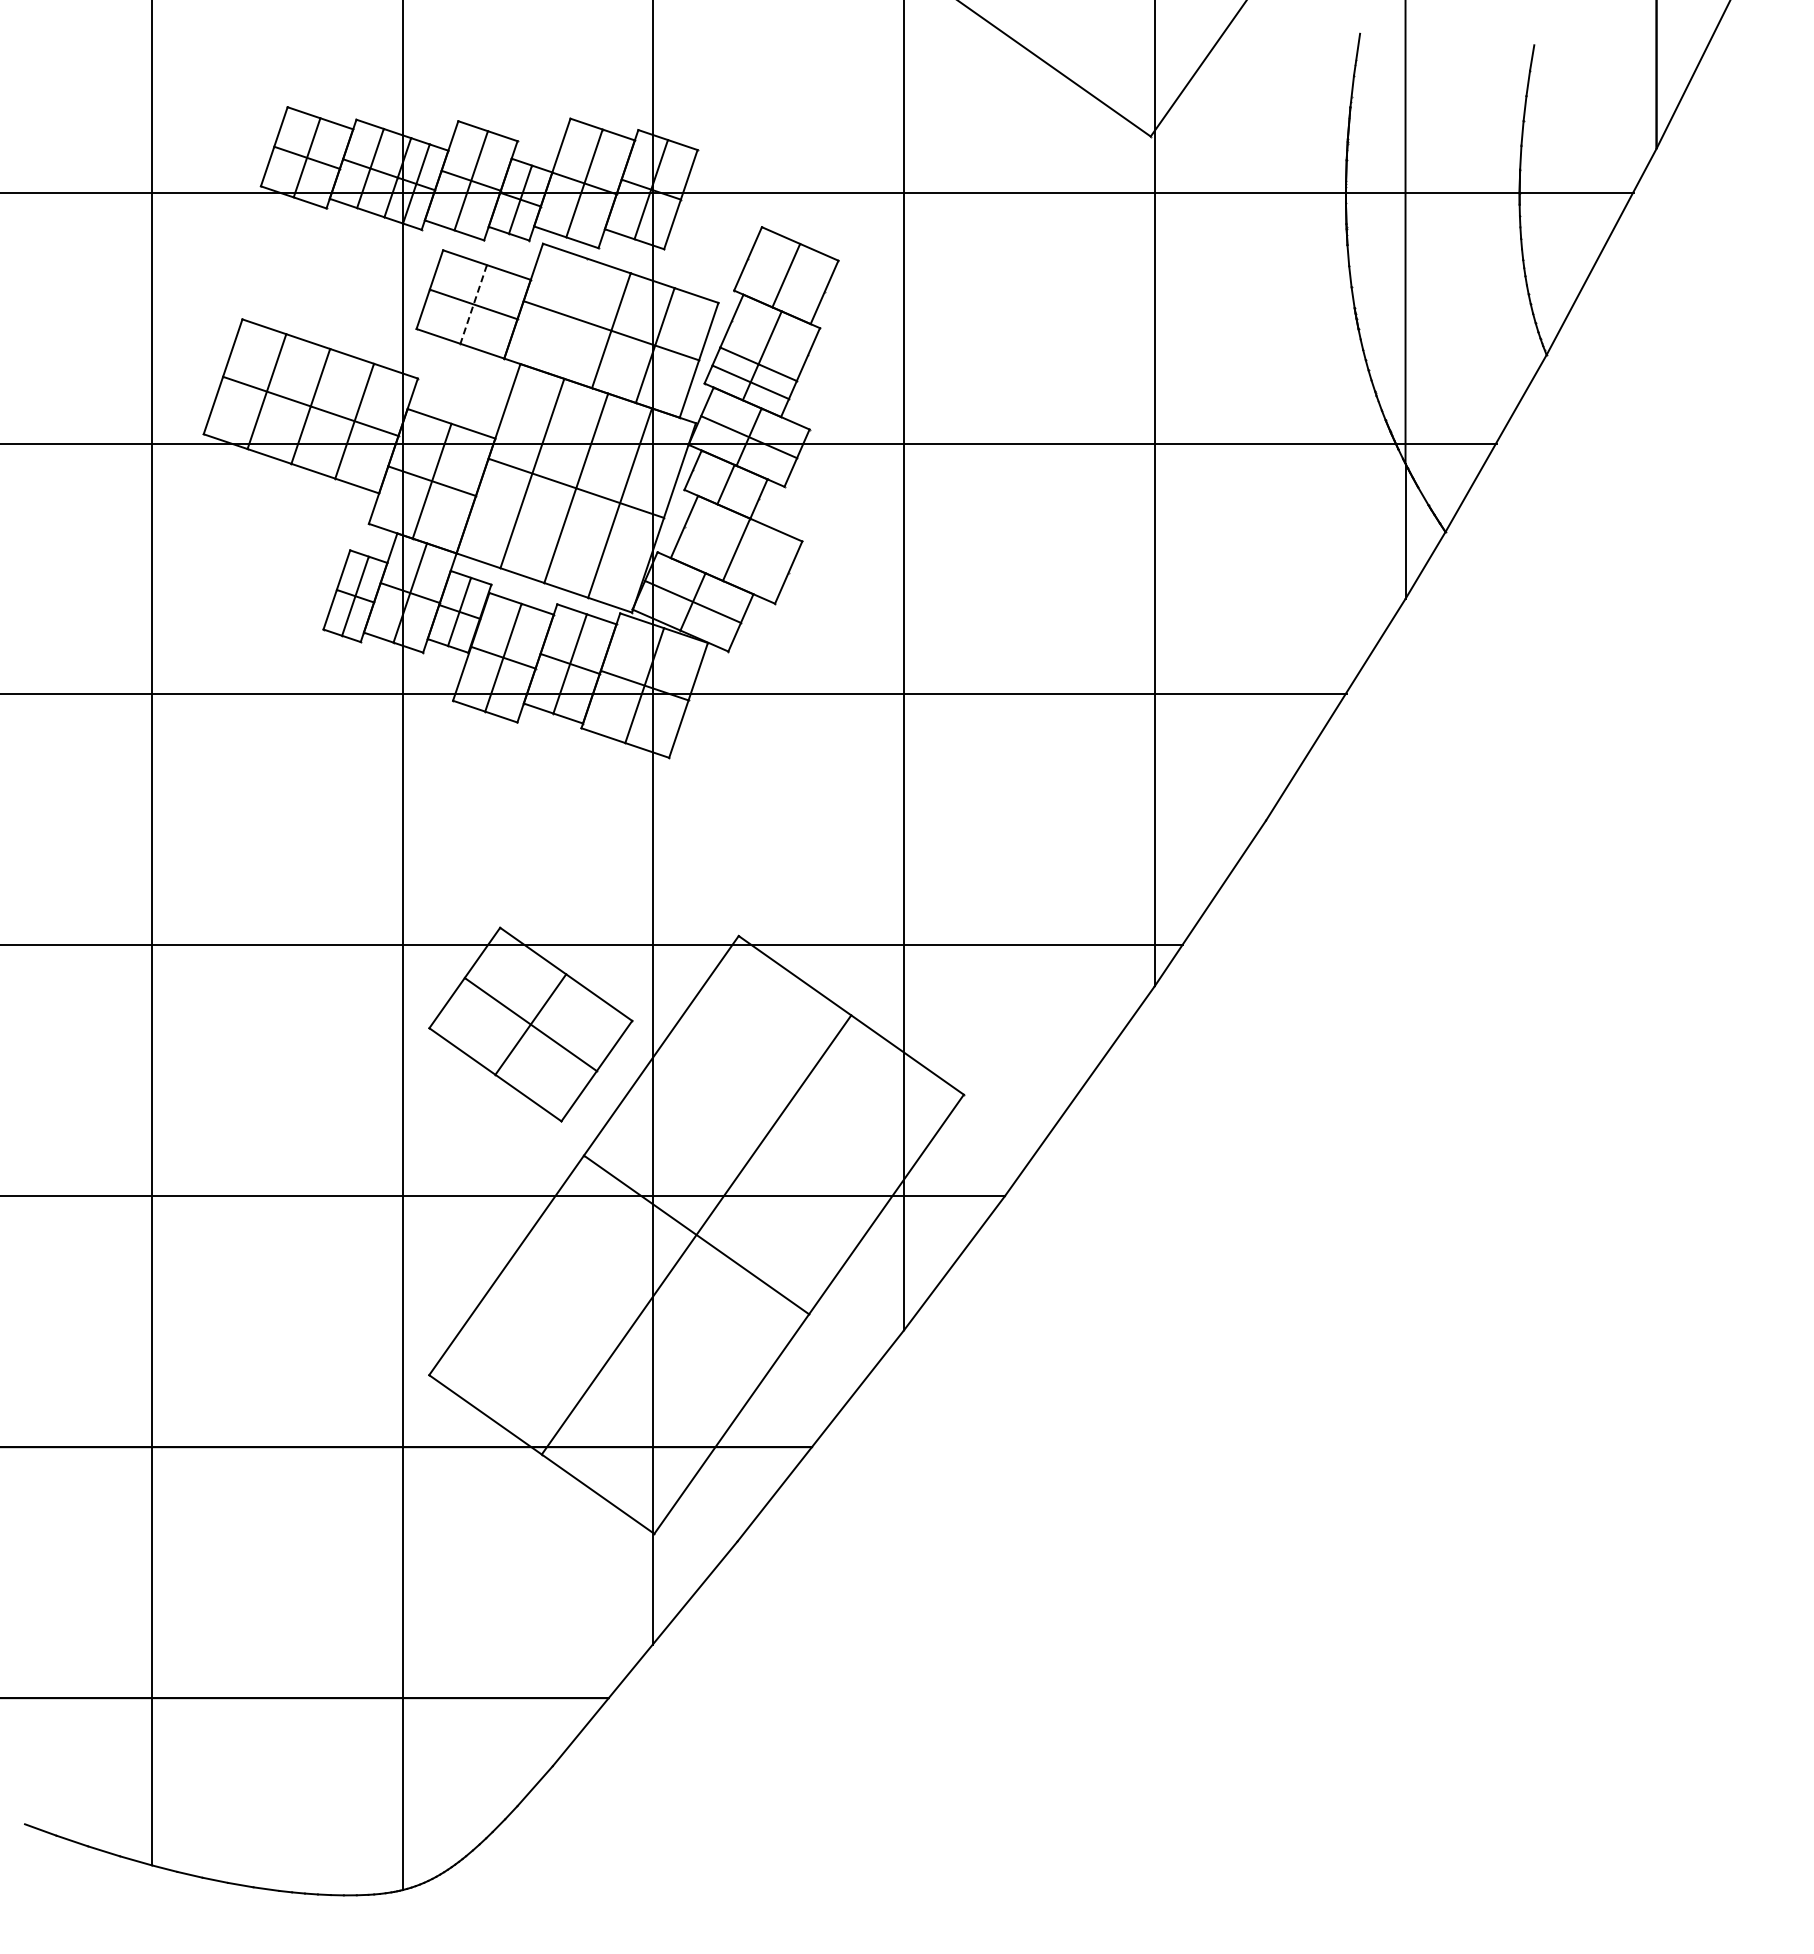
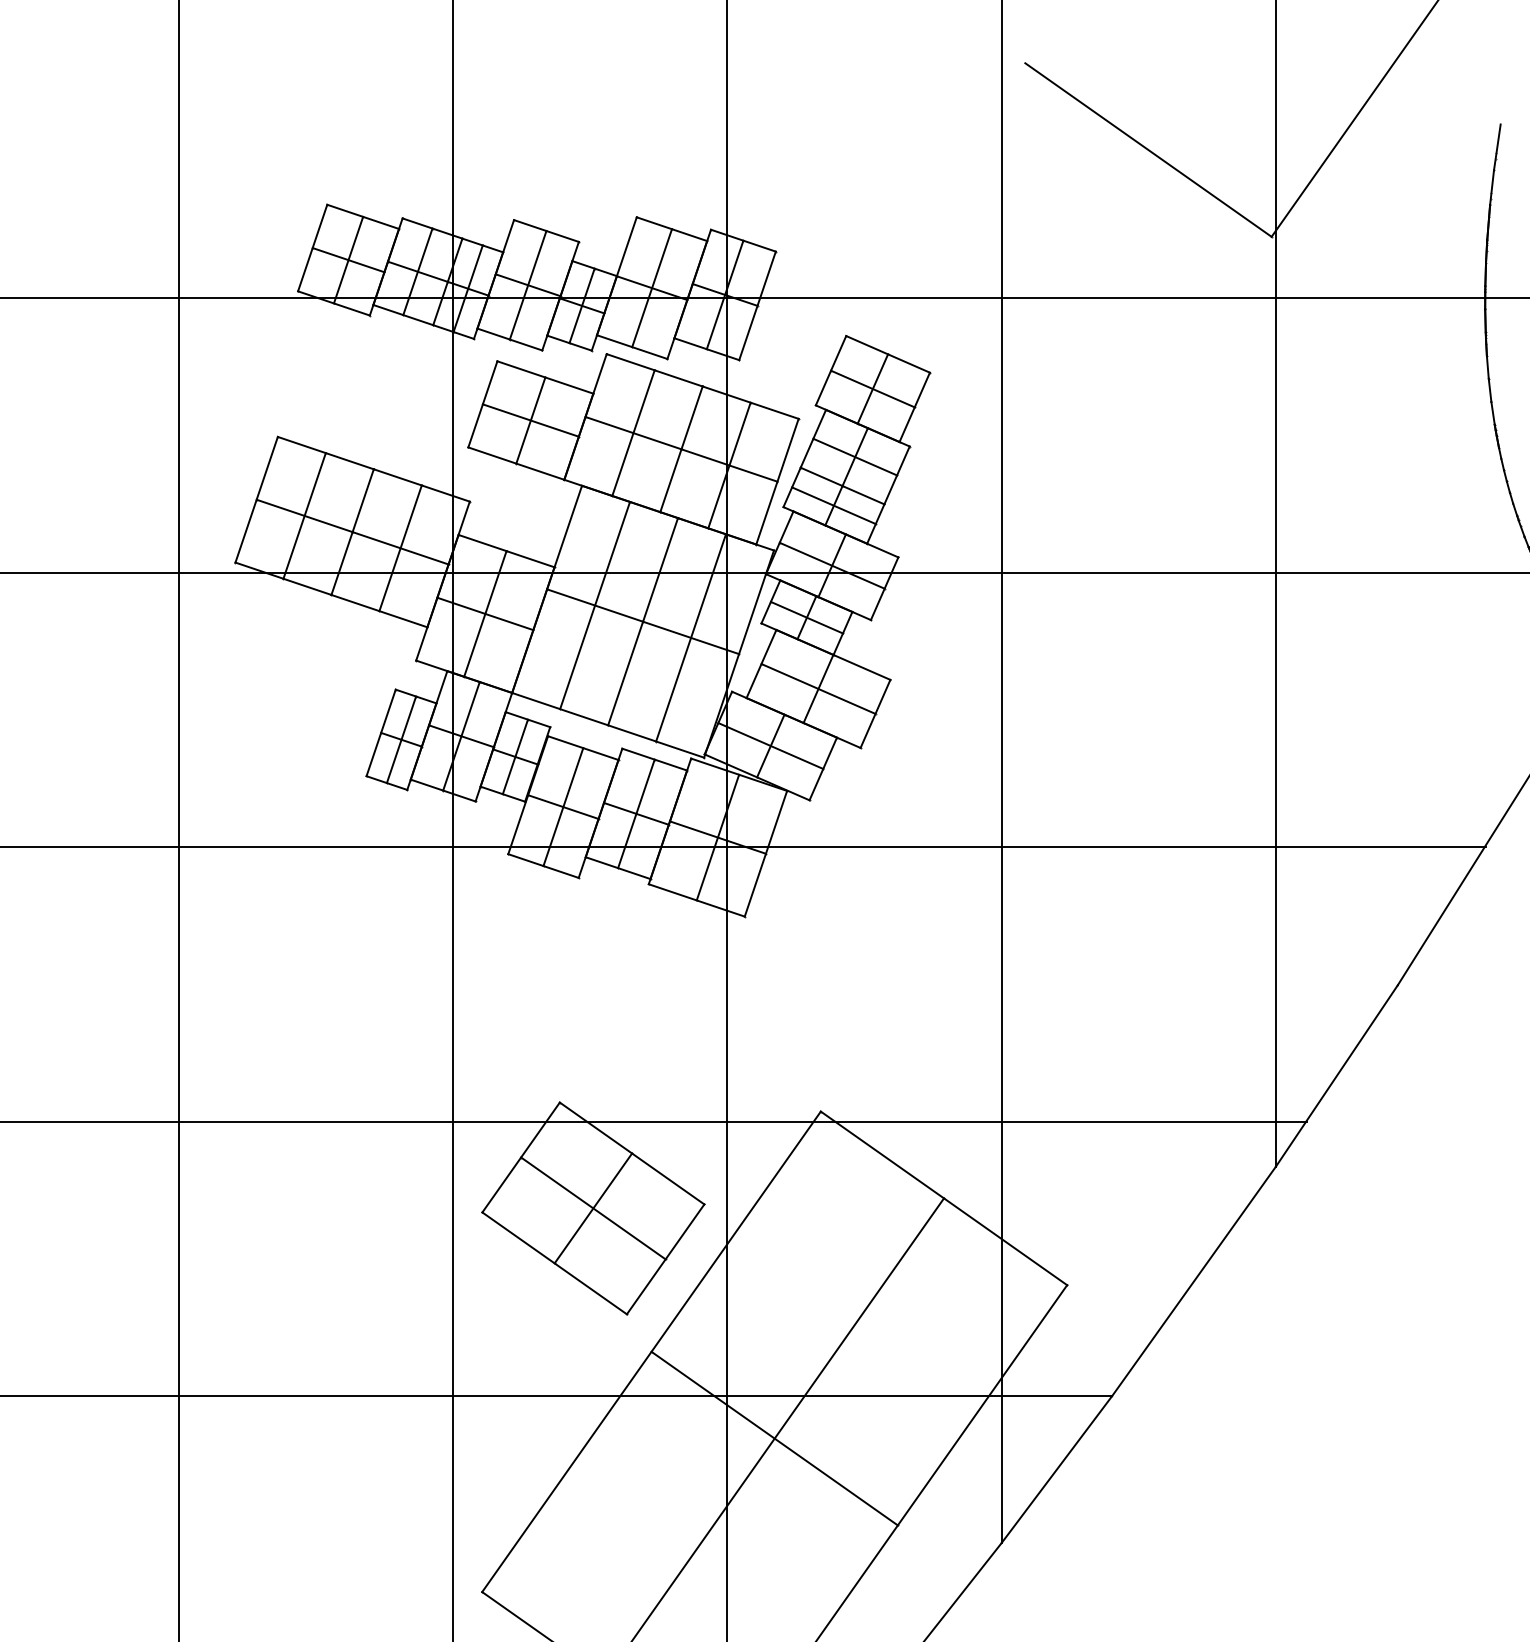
line: (786, 275) -> (873, 388), added
line: (473, 304) -> (530, 420), dashed -> solid
line: (567, 315) -> (633, 432), added
line: (769, 337) -> (854, 456), added
line: (725, 484) -> (806, 617), added
line: (736, 549) -> (818, 688), added

